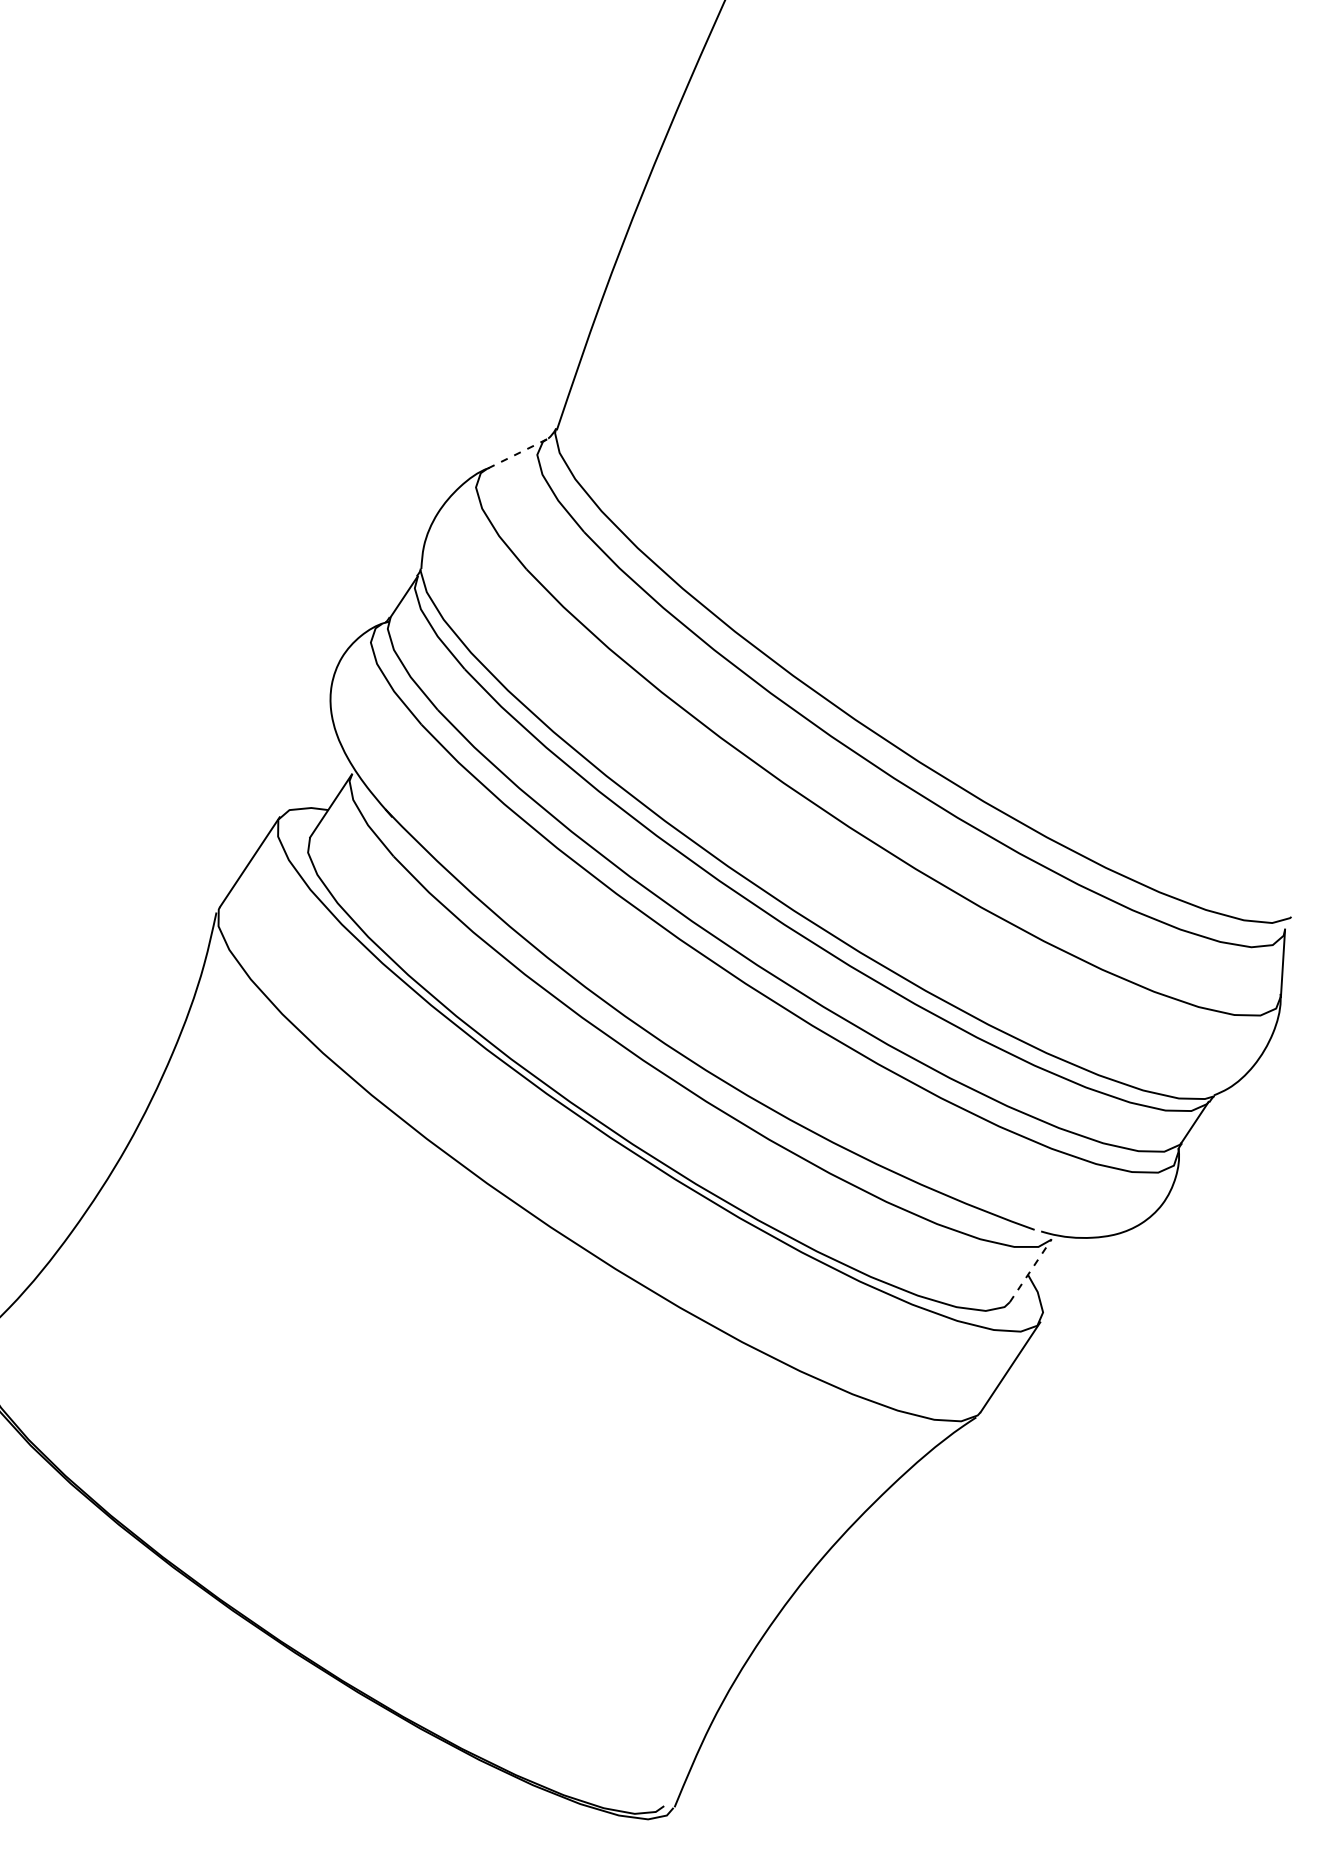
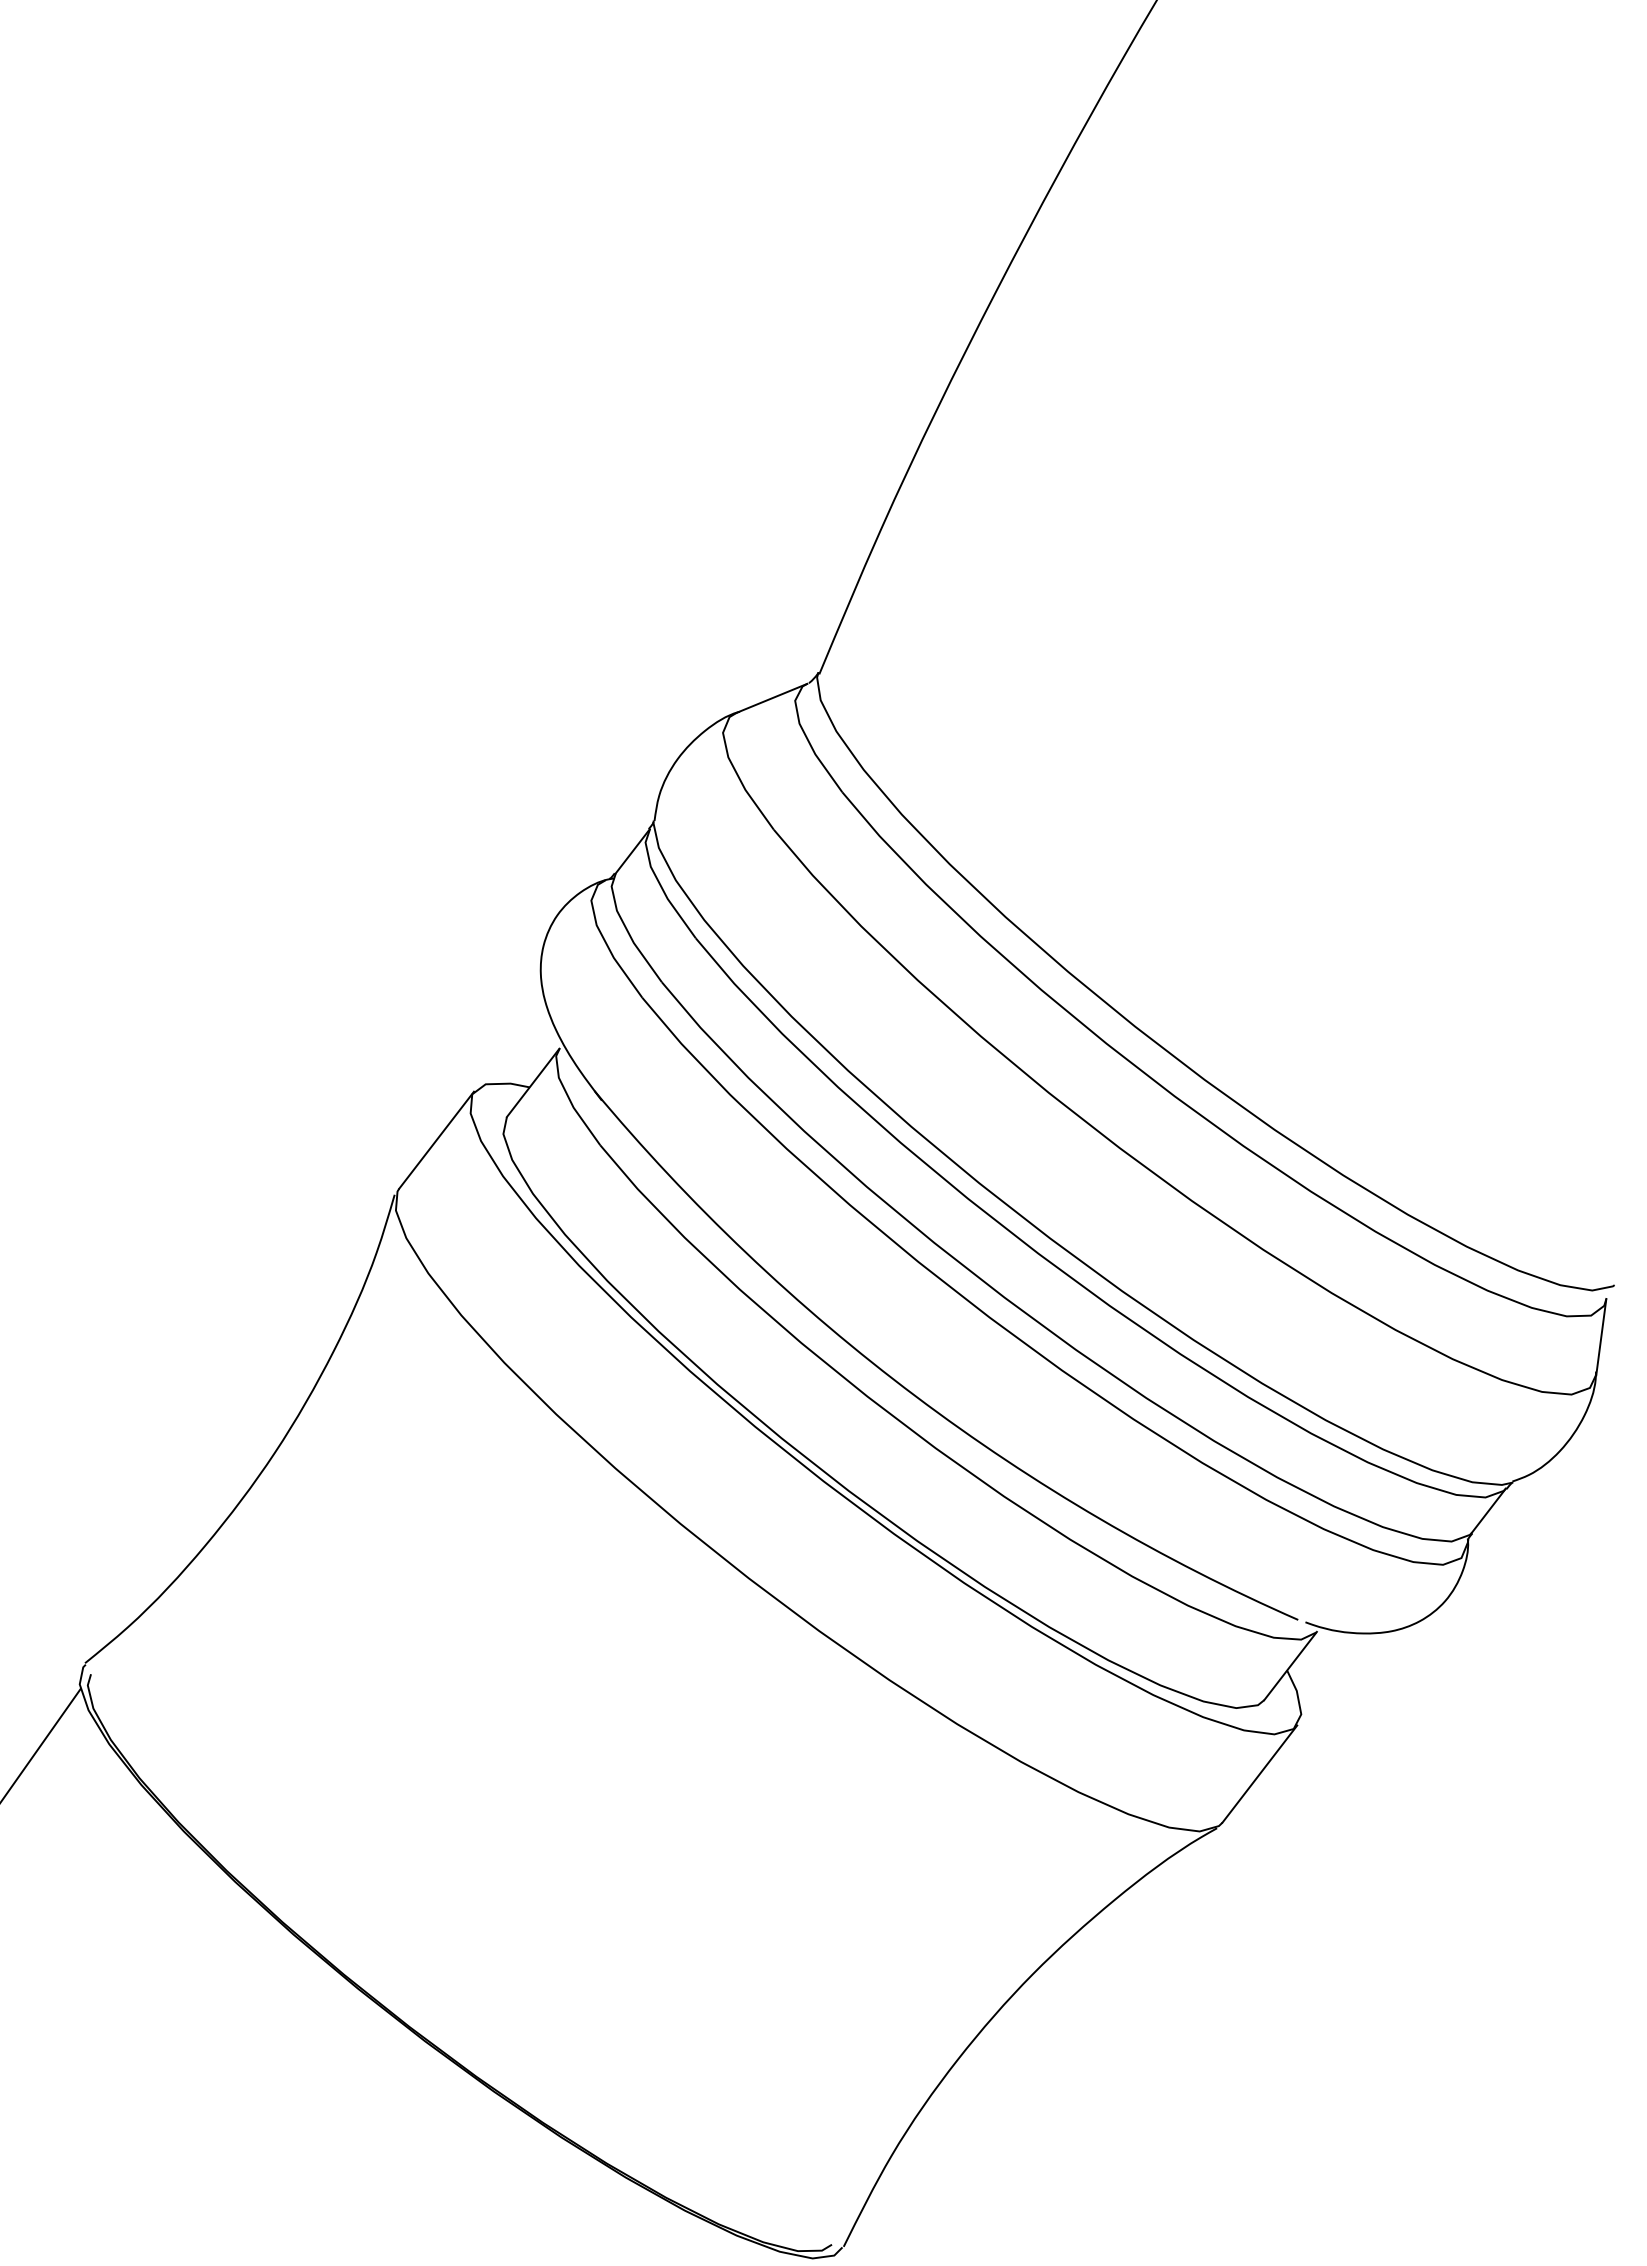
line: (516, 454) -> (771, 698), dashed -> solid
line: (1030, 1270) -> (1290, 1665), dashed -> solid

